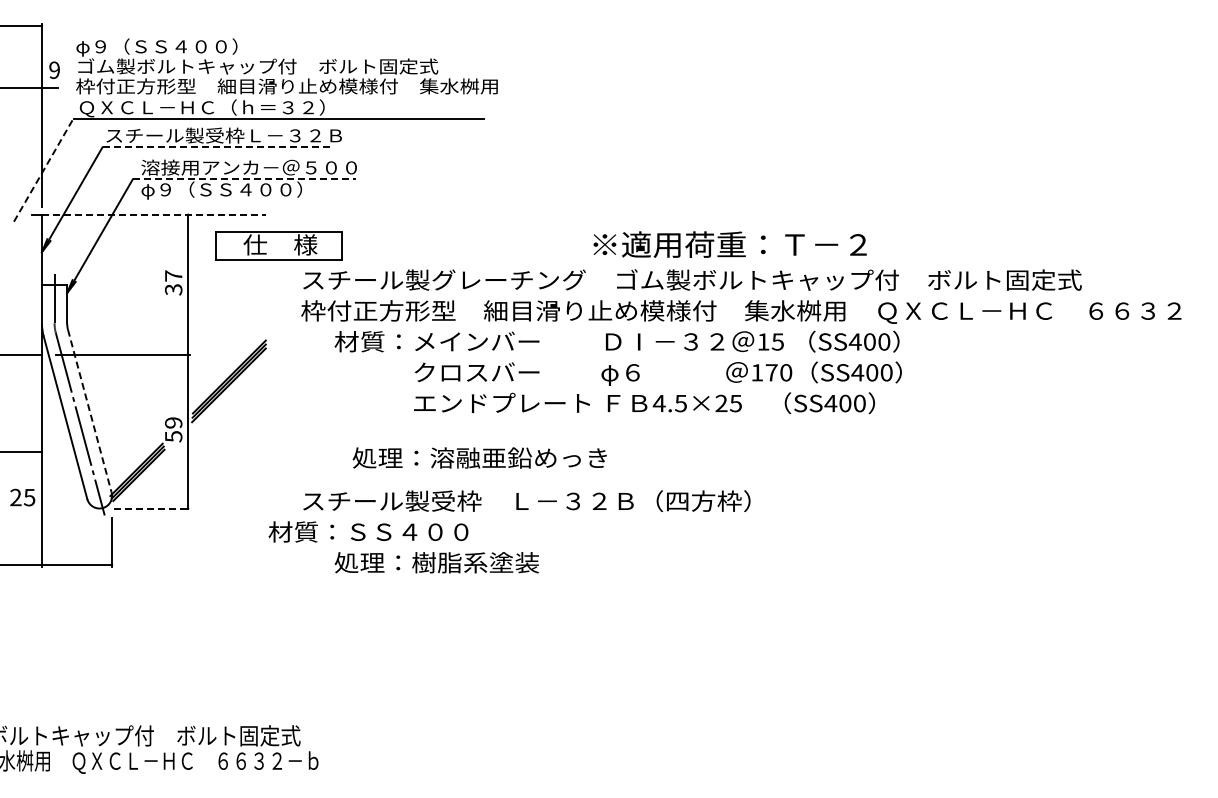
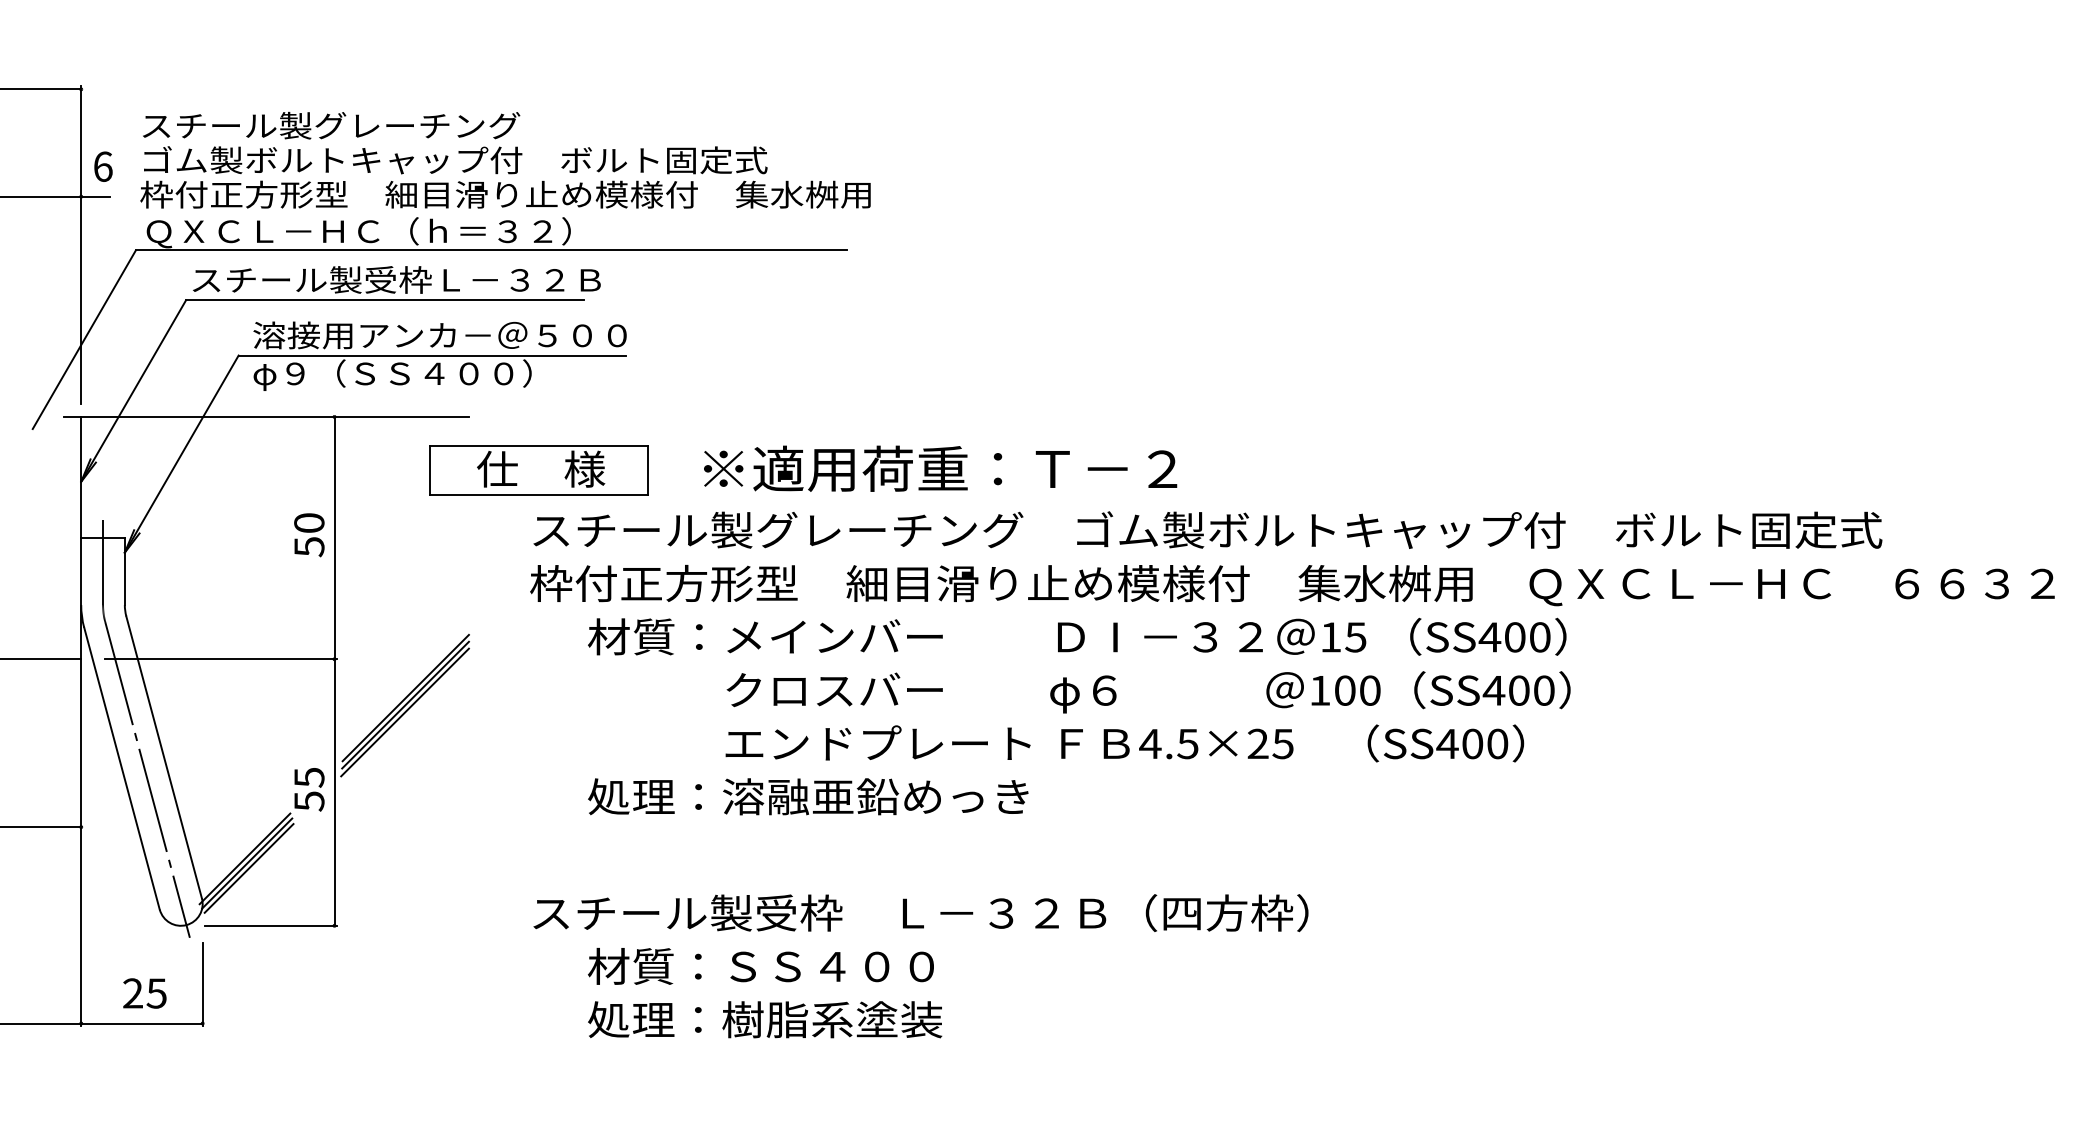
text: (185, 47) -> (329, 127), φ９（ＳＳ４００） -> スチール製グレーチング
text: (54, 70) -> (102, 167), 9 -> 6
line: (217, 147) -> (385, 300), dashed -> solid
line: (43, 170) -> (83, 340), dashed -> solid
line: (244, 179) -> (431, 355), dashed -> solid
line: (153, 214) -> (274, 416), dashed -> solid
text: (729, 244) -> (939, 468), moved
part: (278, 245) -> (537, 470), moved
text: (173, 282) -> (309, 534), 37 -> 50
text: (771, 372) -> (1344, 690), 170 -> 100
line: (89, 411) -> (163, 757), dashed -> solid
text: (173, 422) -> (309, 776), 59 -> 55
text: (479, 457) -> (807, 795), moved
text: (22, 497) -> (144, 993), moved
line: (152, 508) -> (272, 925), dashed -> solid
text: (368, 531) -> (761, 965), moved

